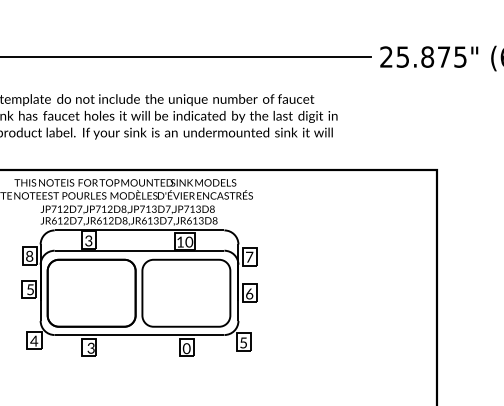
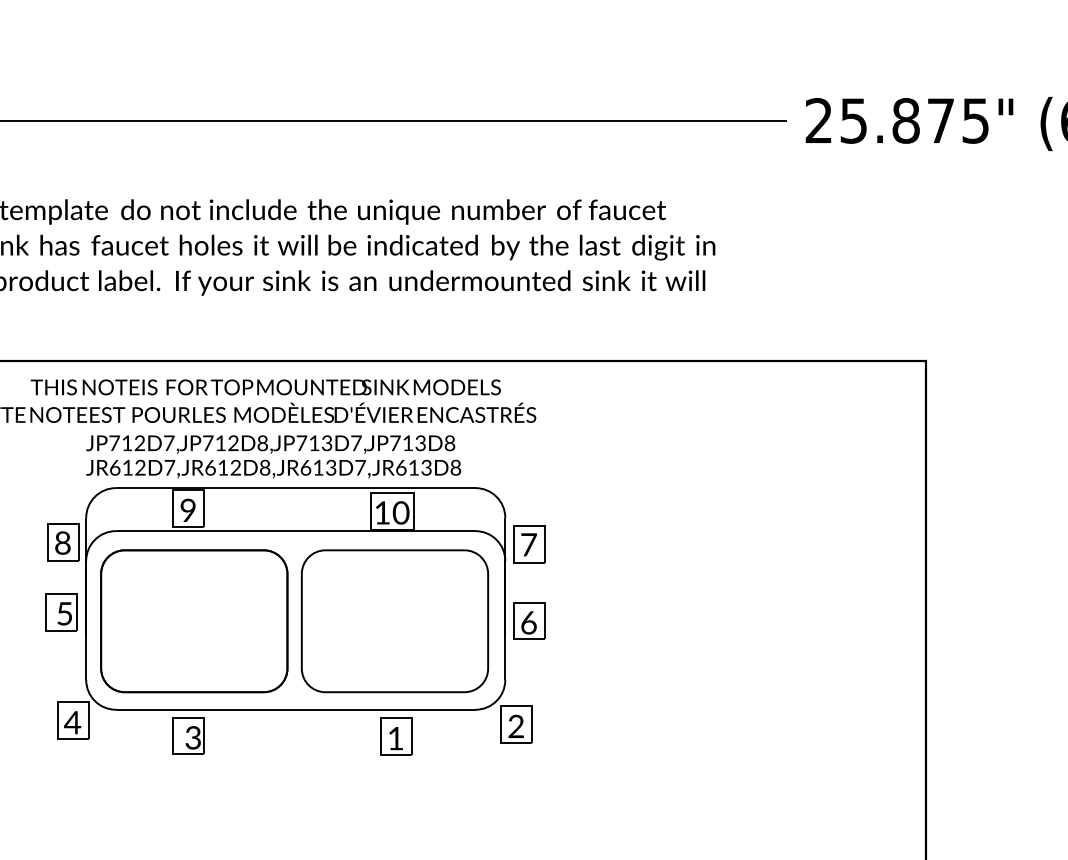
text: (88, 241) -> (187, 511), 3 -> 9
text: (243, 342) -> (515, 725), 5 -> 2
text: (186, 348) -> (395, 738), 0 -> 1

